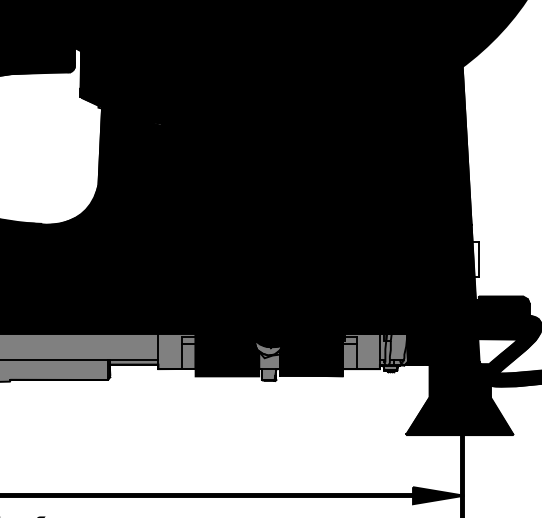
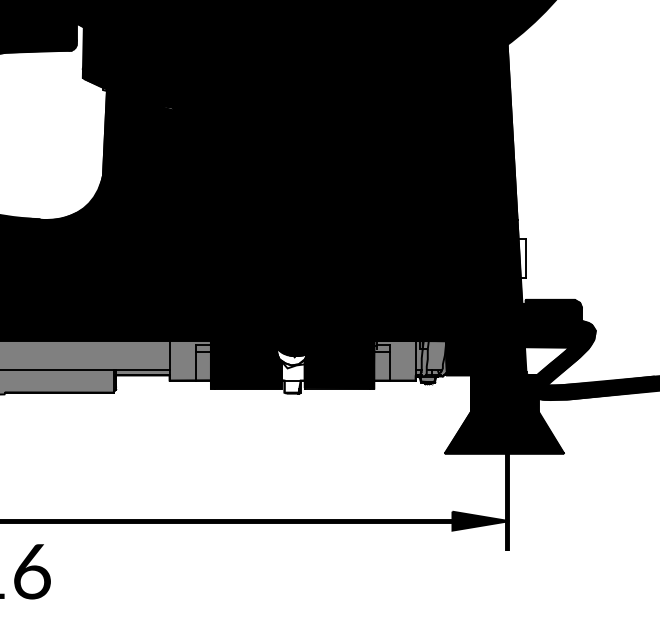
fill: (268, 359) -> (291, 369), removed

